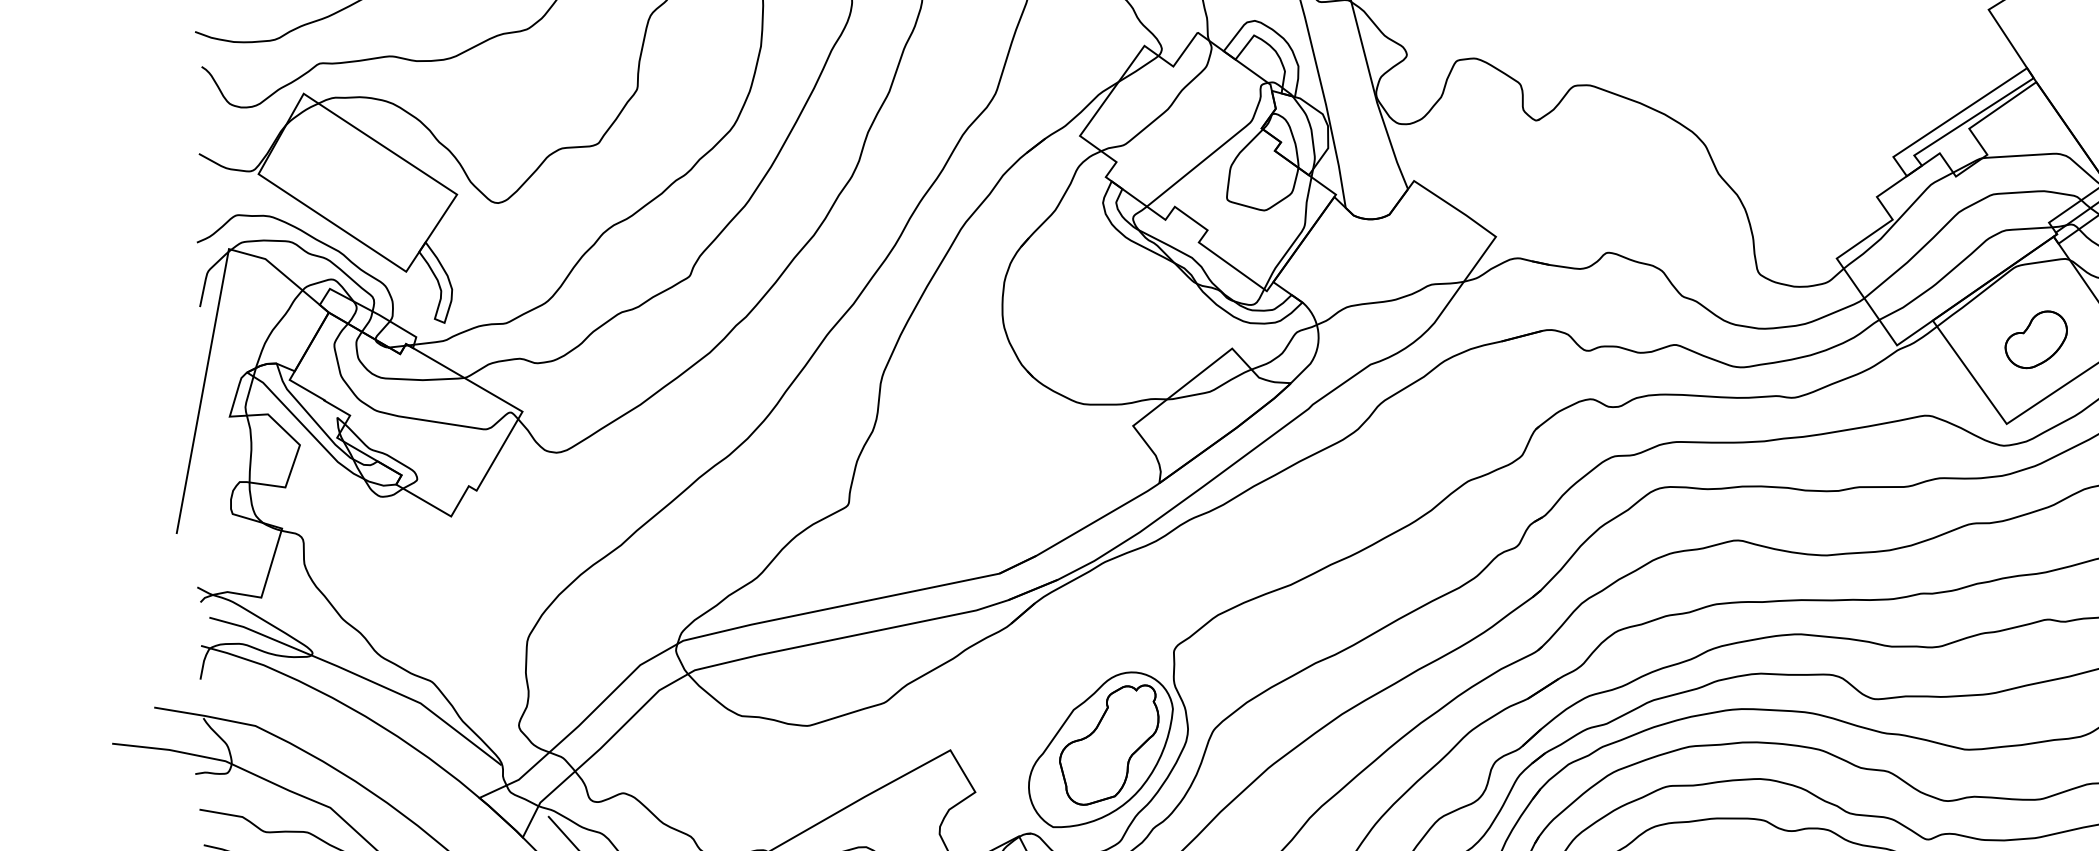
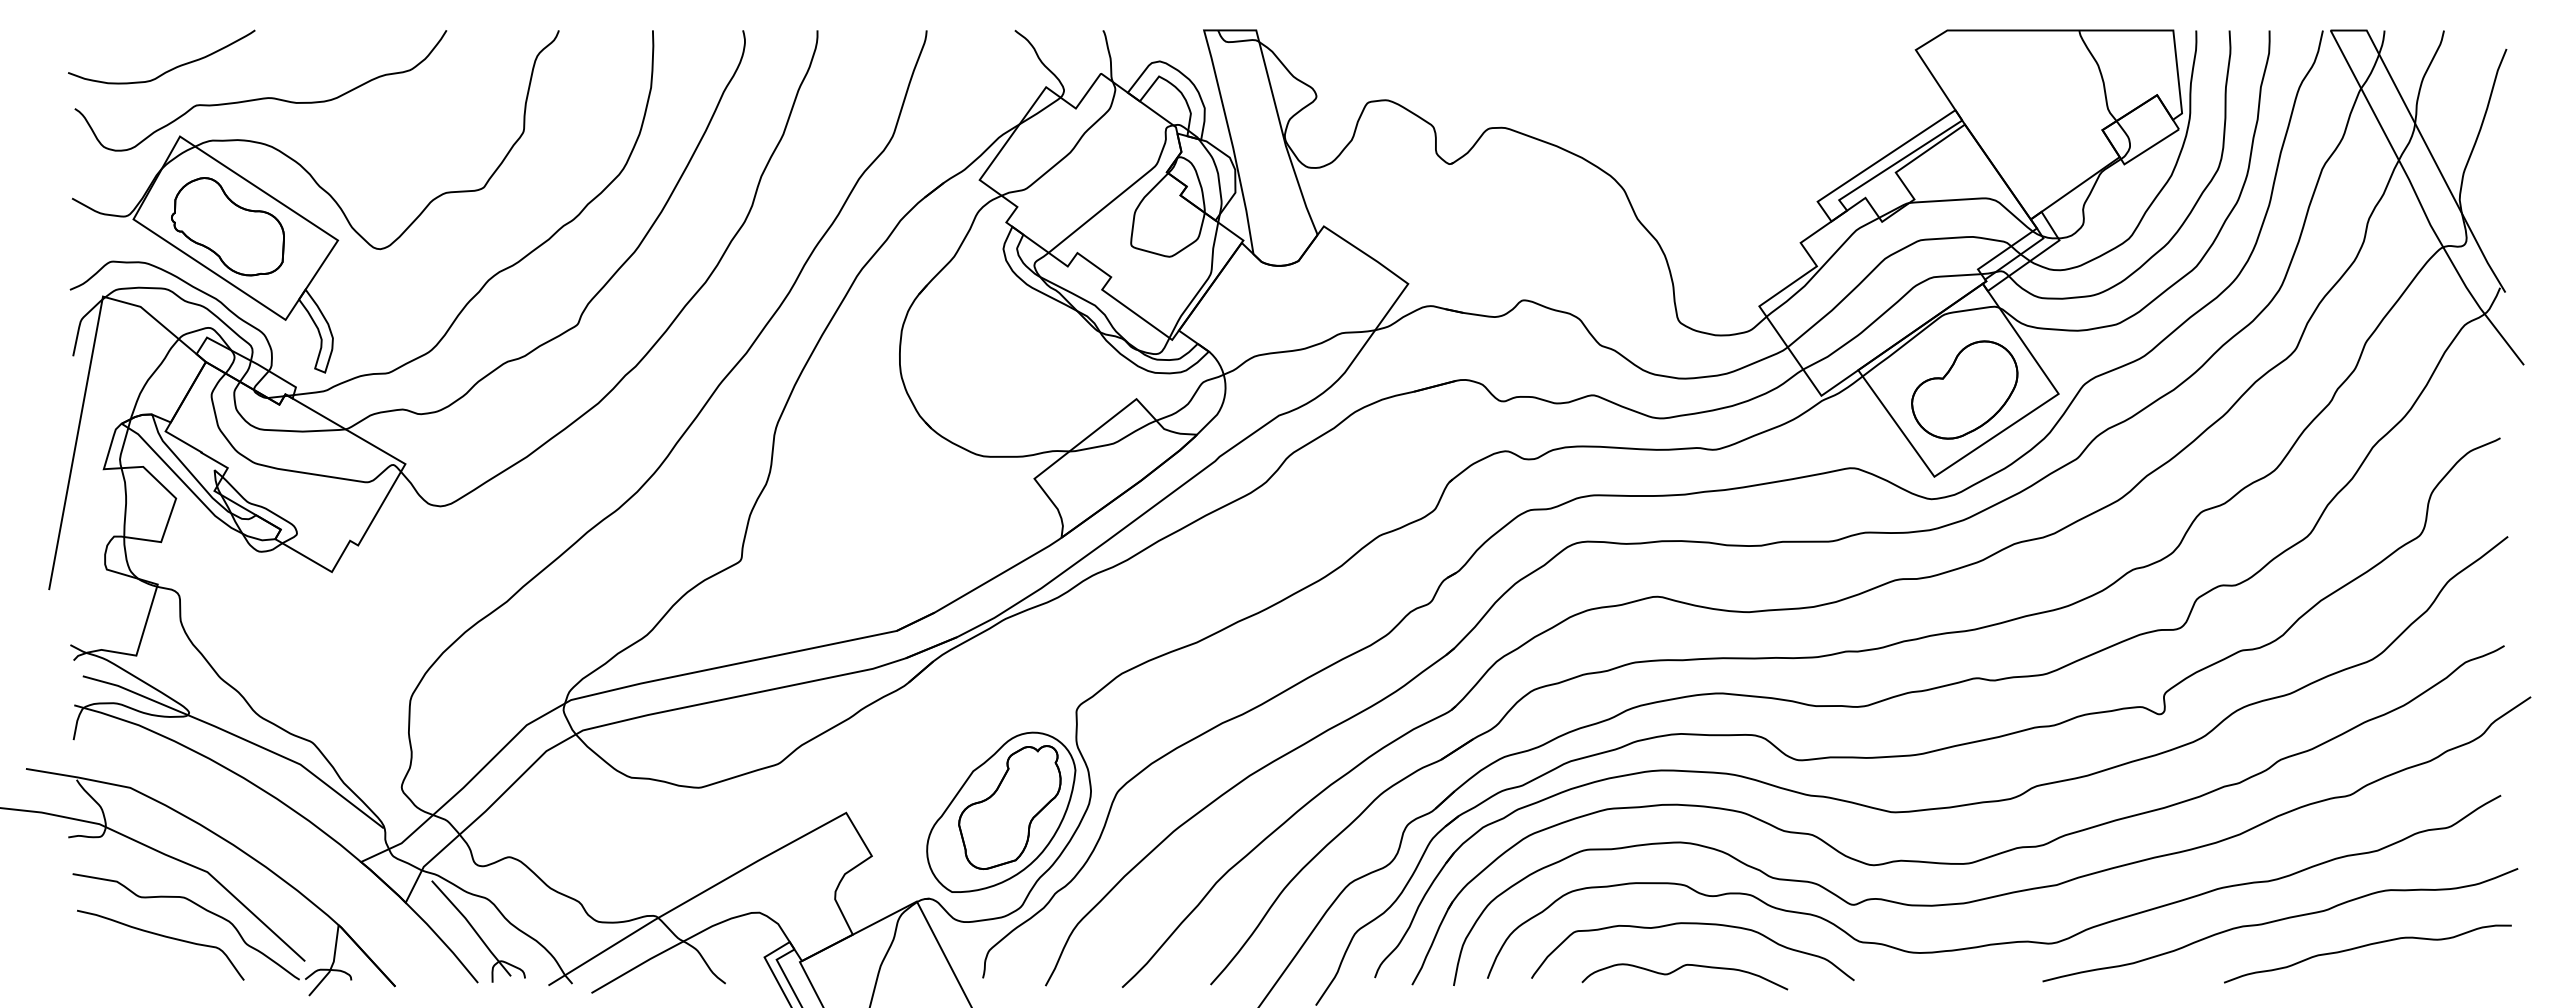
part: (349, 181) -> (227, 226), added
part: (2035, 339) -> (1964, 389), size x1.67

